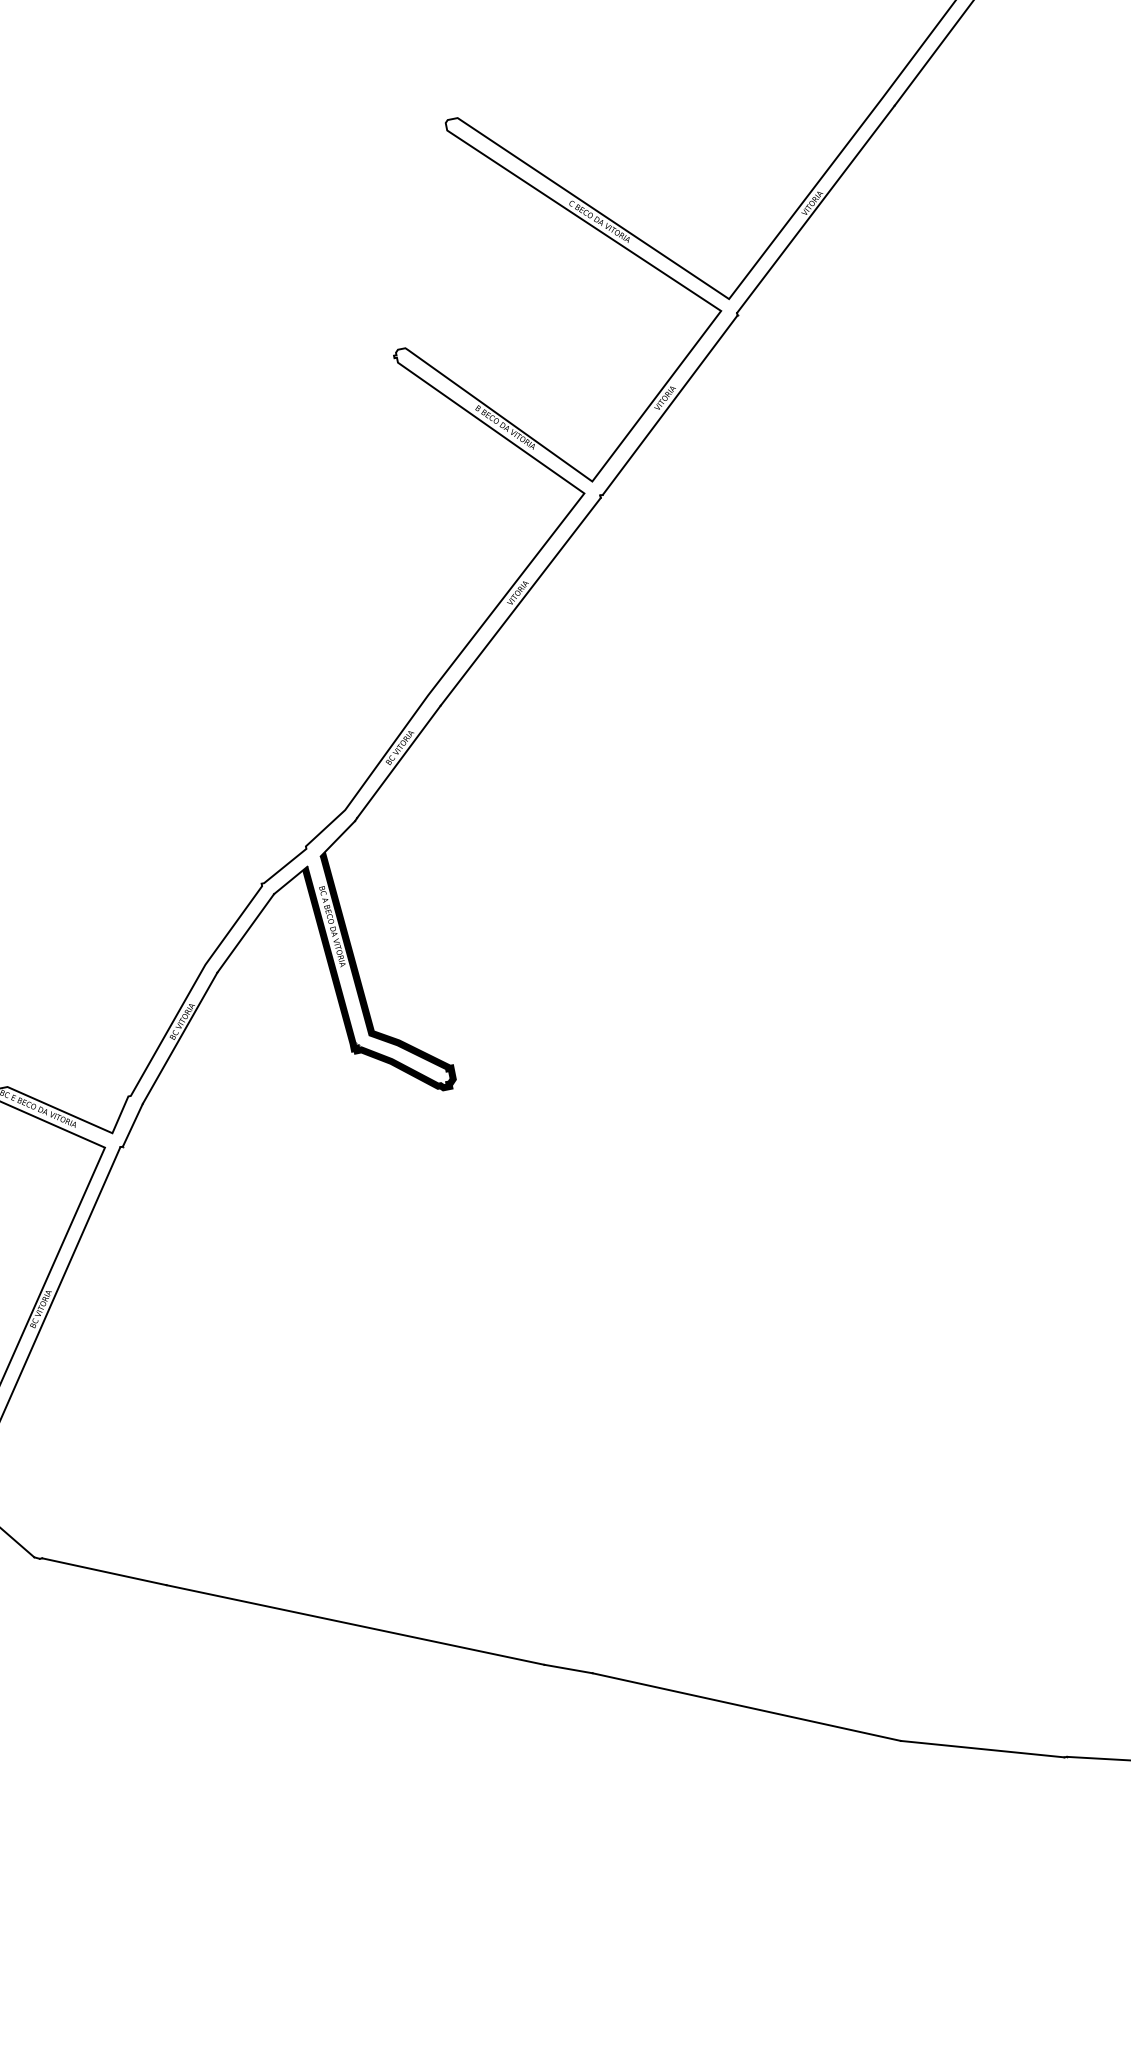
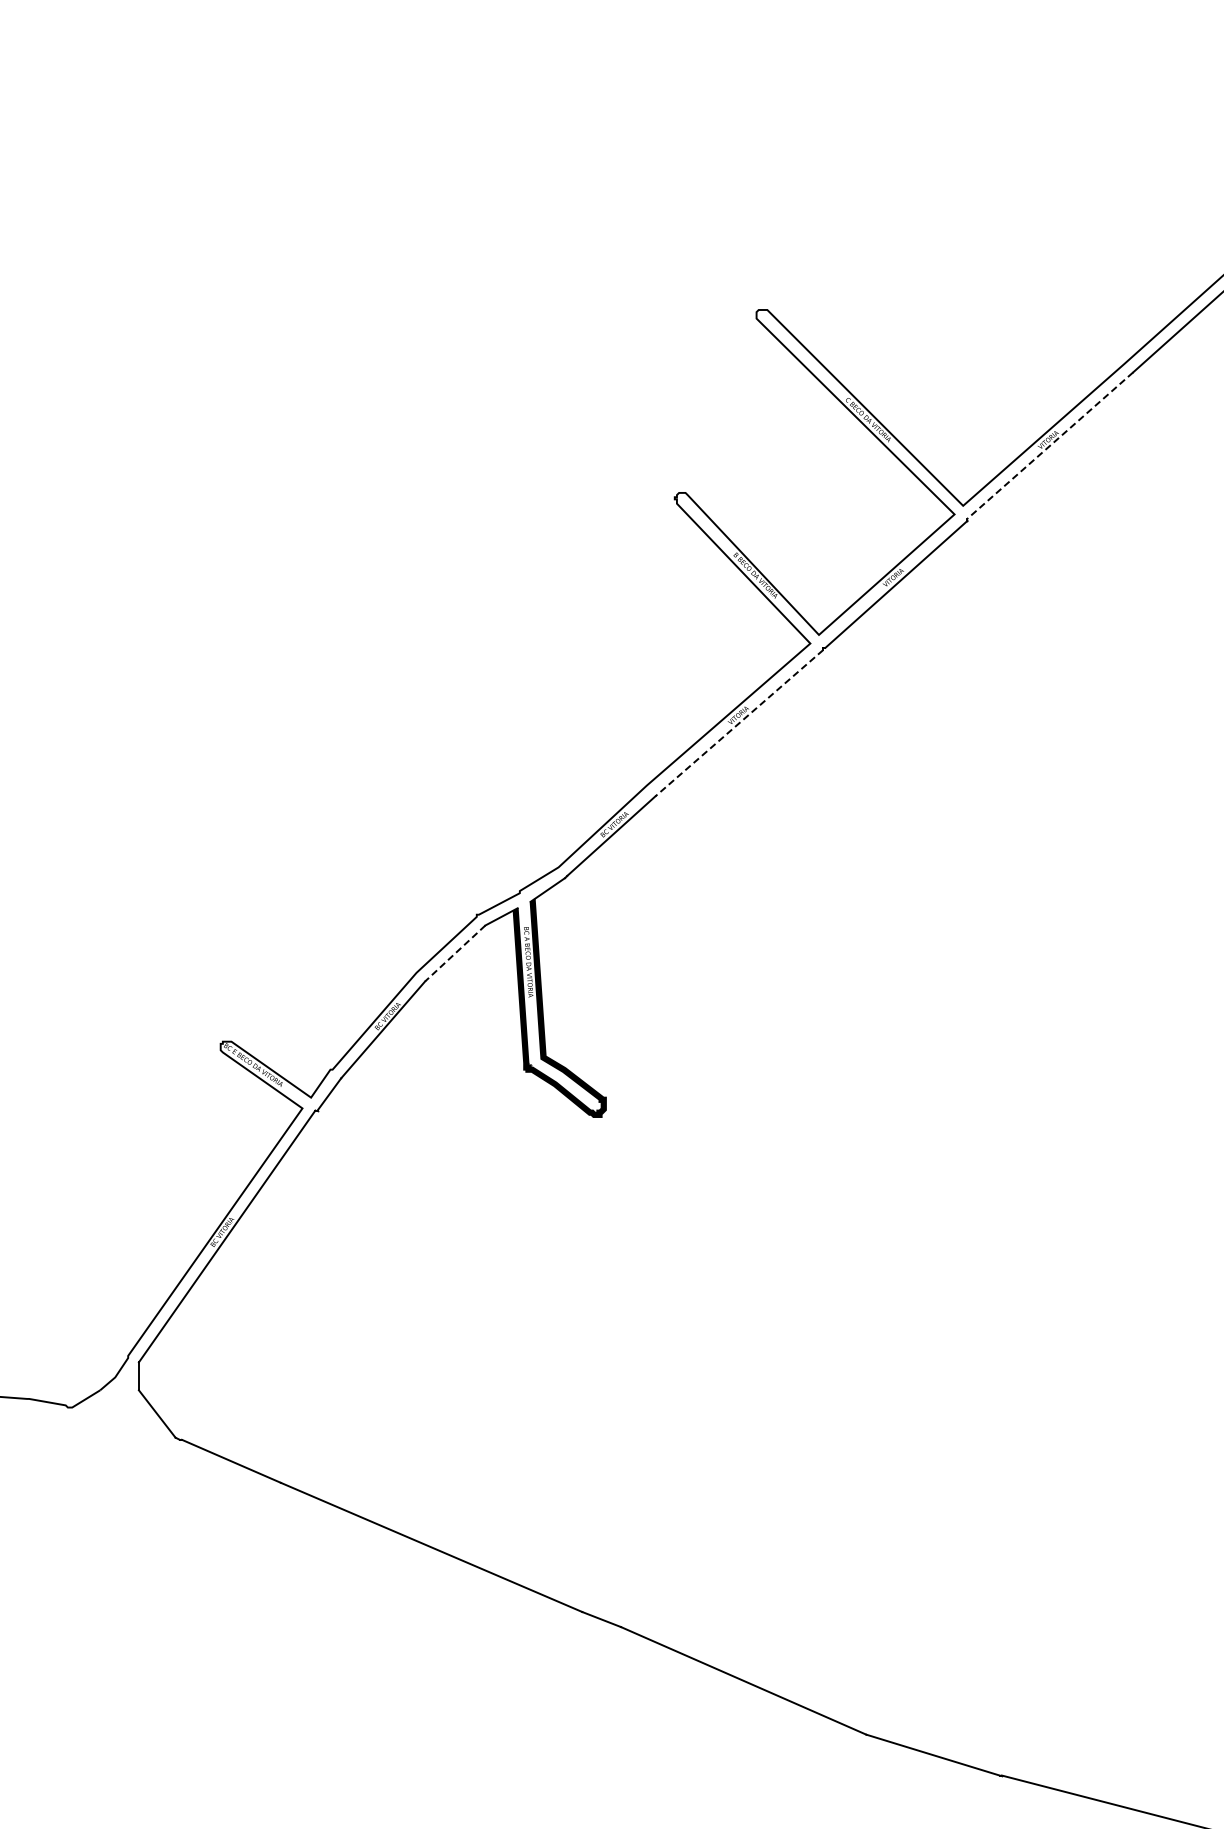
line: (816, 209) -> (1050, 445), solid -> dashed
line: (519, 602) -> (738, 723), solid -> dashed
line: (244, 933) -> (454, 953), solid -> dashed

